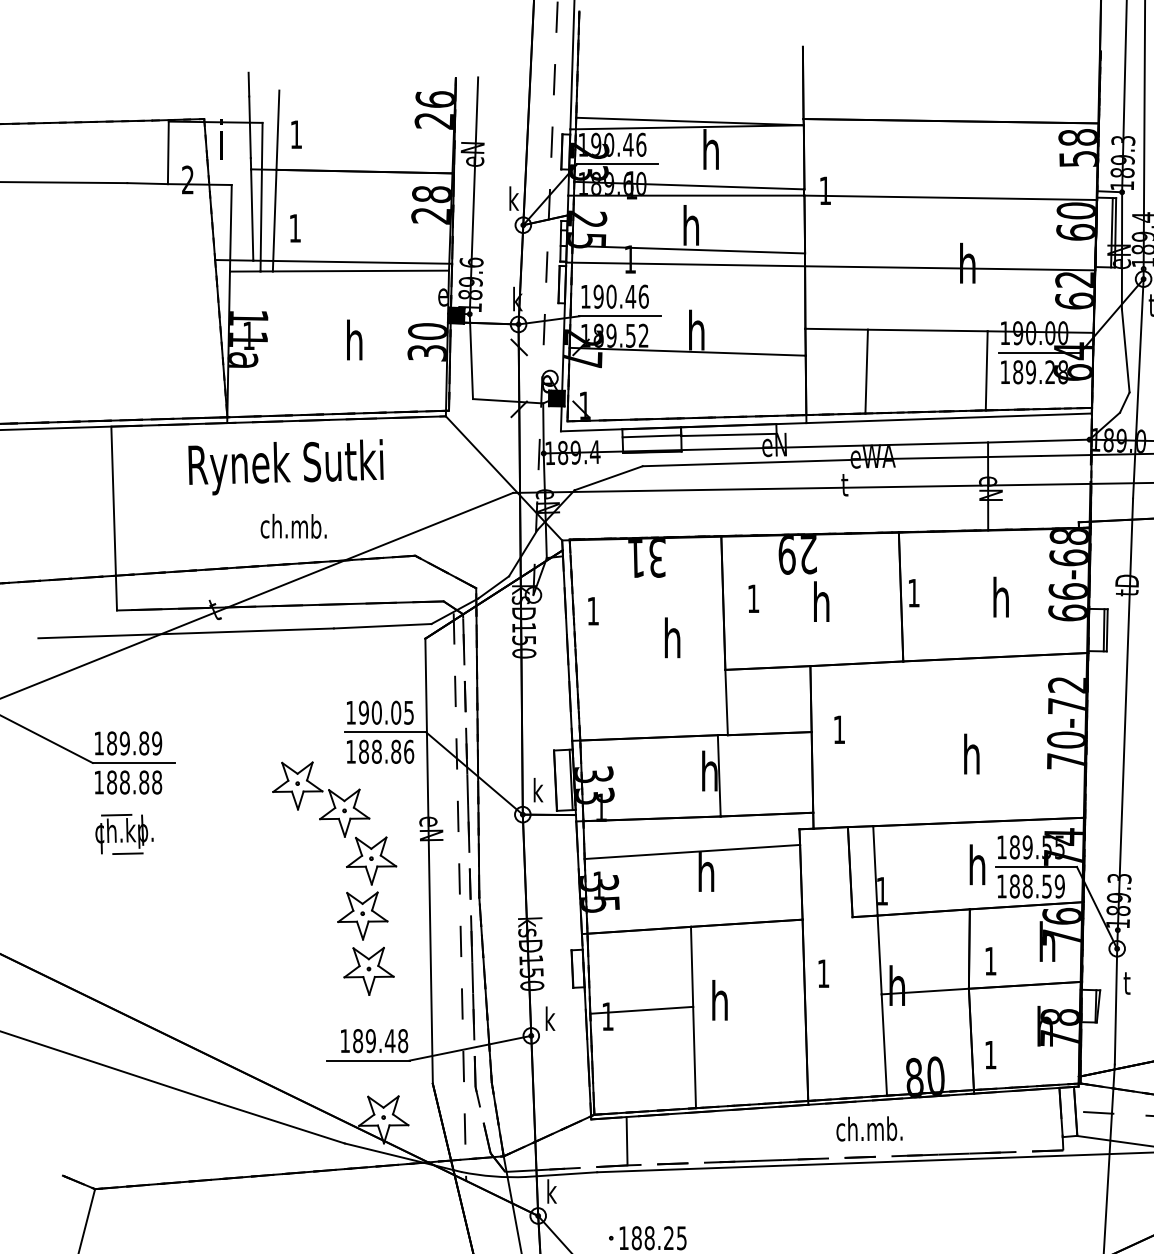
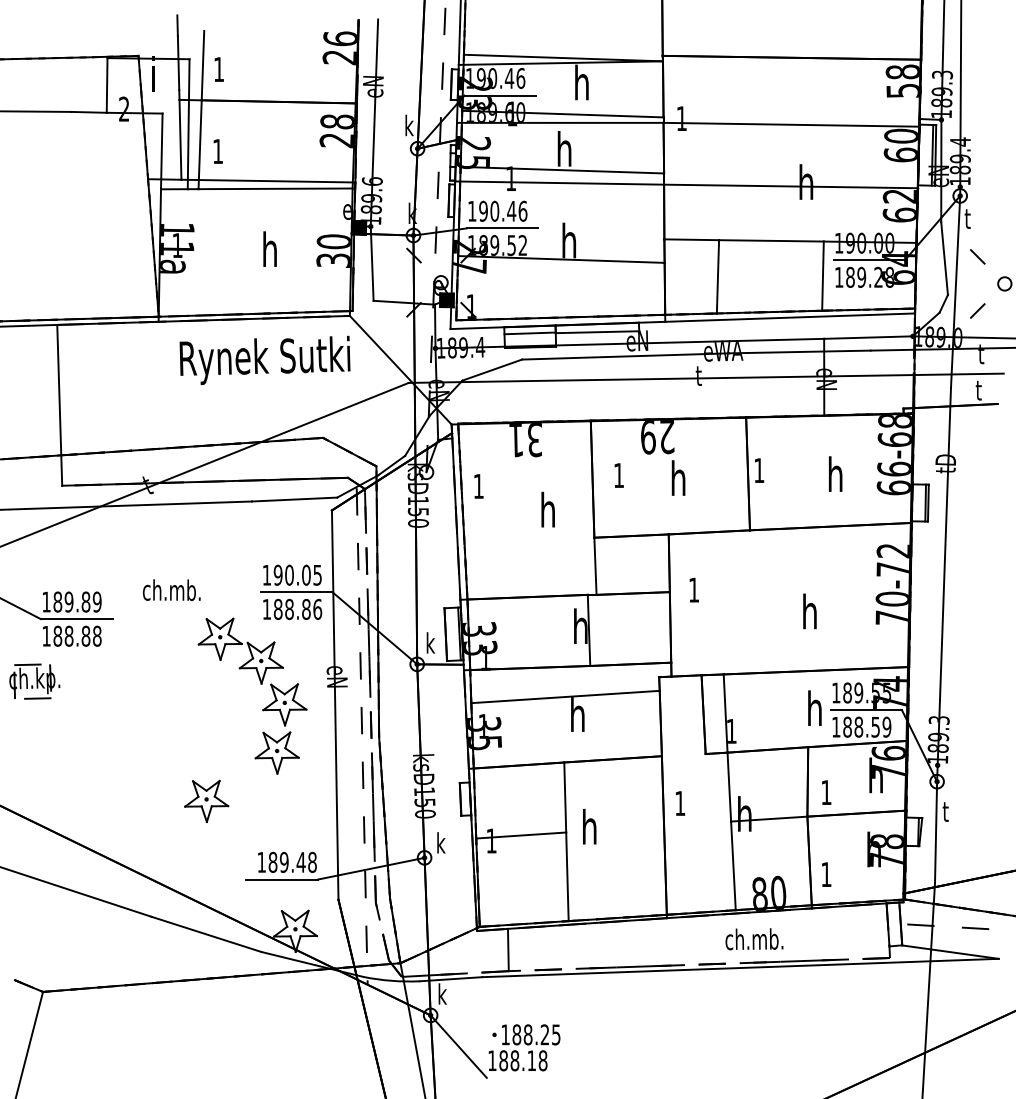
text: (285, 467) -> (264, 360), moved
text: (293, 526) -> (171, 590), moved
part: (124, 834) -> (34, 681), moved
part: (368, 970) -> (206, 800), moved
text: (869, 1129) -> (754, 939), moved

